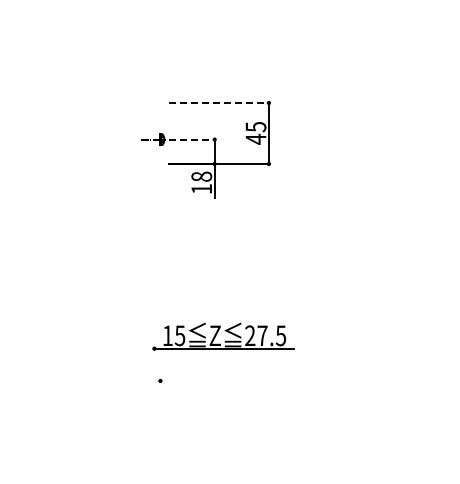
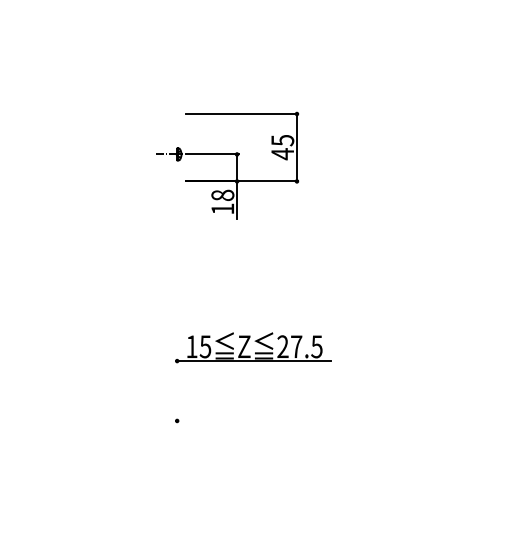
line: (219, 103) -> (242, 114), dashed -> solid
line: (192, 139) -> (212, 154), dashed -> solid
part: (223, 336) -> (253, 347), moved

